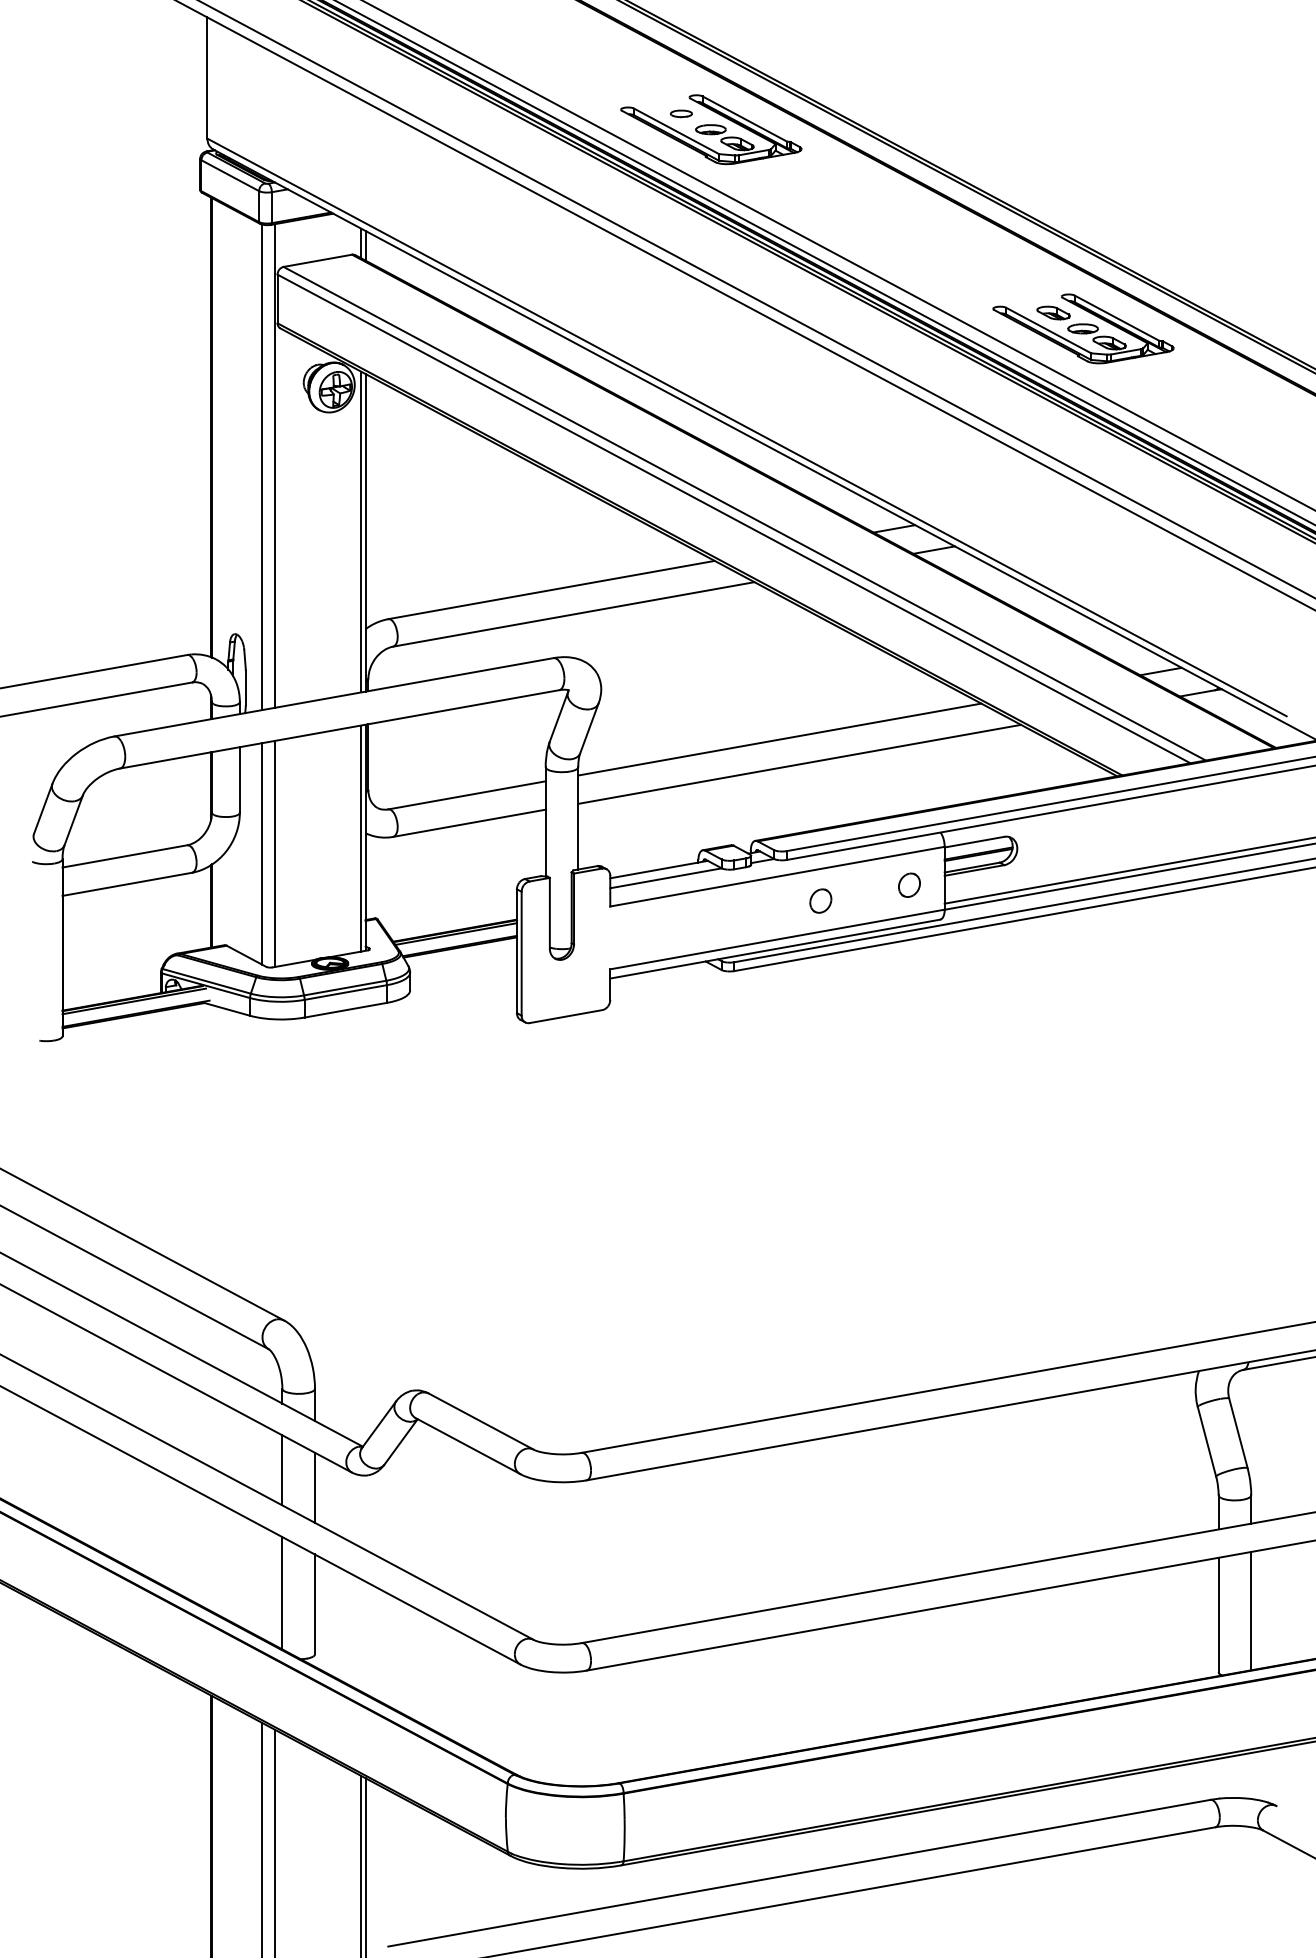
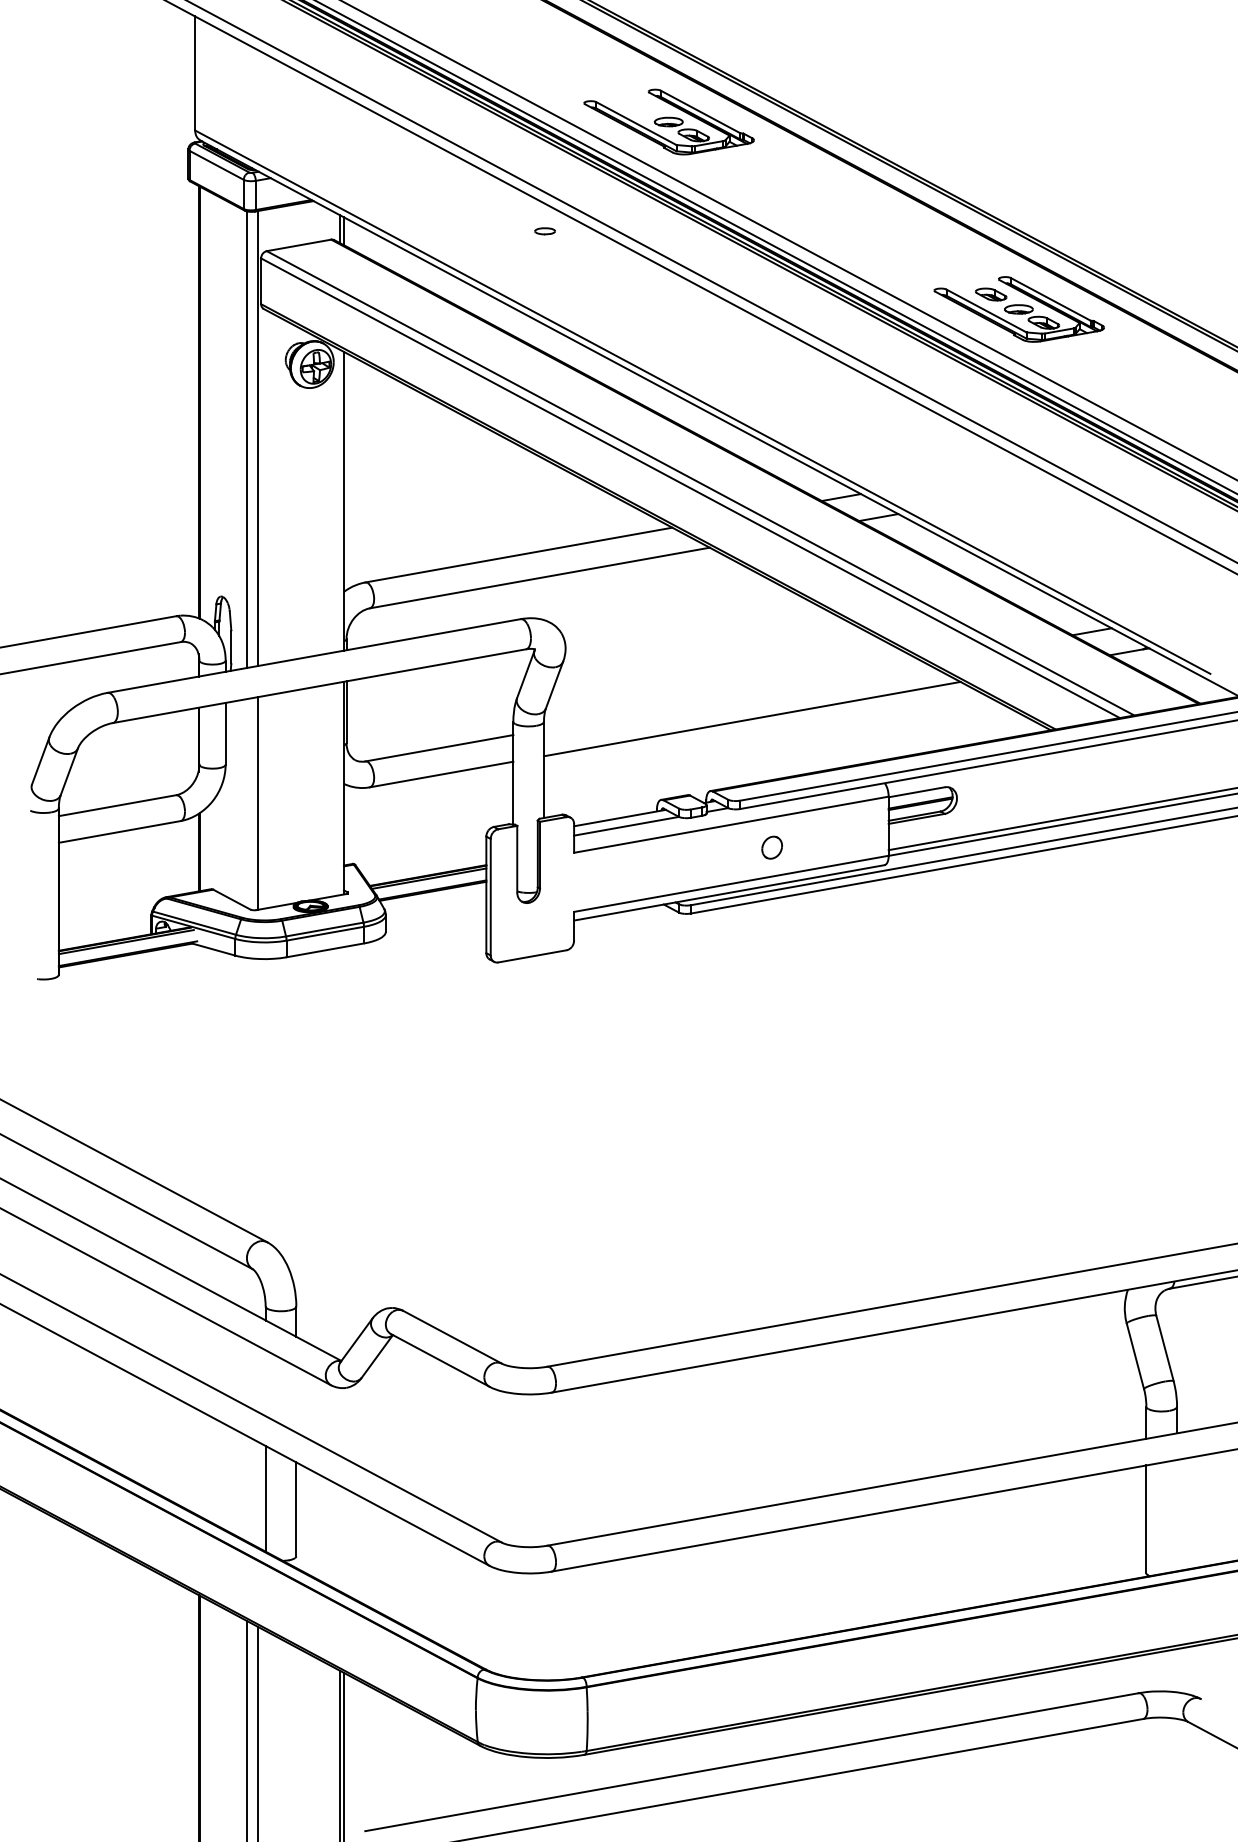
part: (681, 113) -> (545, 230), moved
line: (360, 531) -> (339, 500), removed
line: (779, 739) -> (733, 695), removed
line: (360, 838) -> (339, 788), removed
line: (262, 853) -> (246, 802), removed
part: (909, 884) -> (855, 832), removed
line: (282, 1470) -> (265, 1383), removed
line: (315, 1487) -> (296, 1399), removed
line: (1251, 1610) -> (1177, 1515), removed

